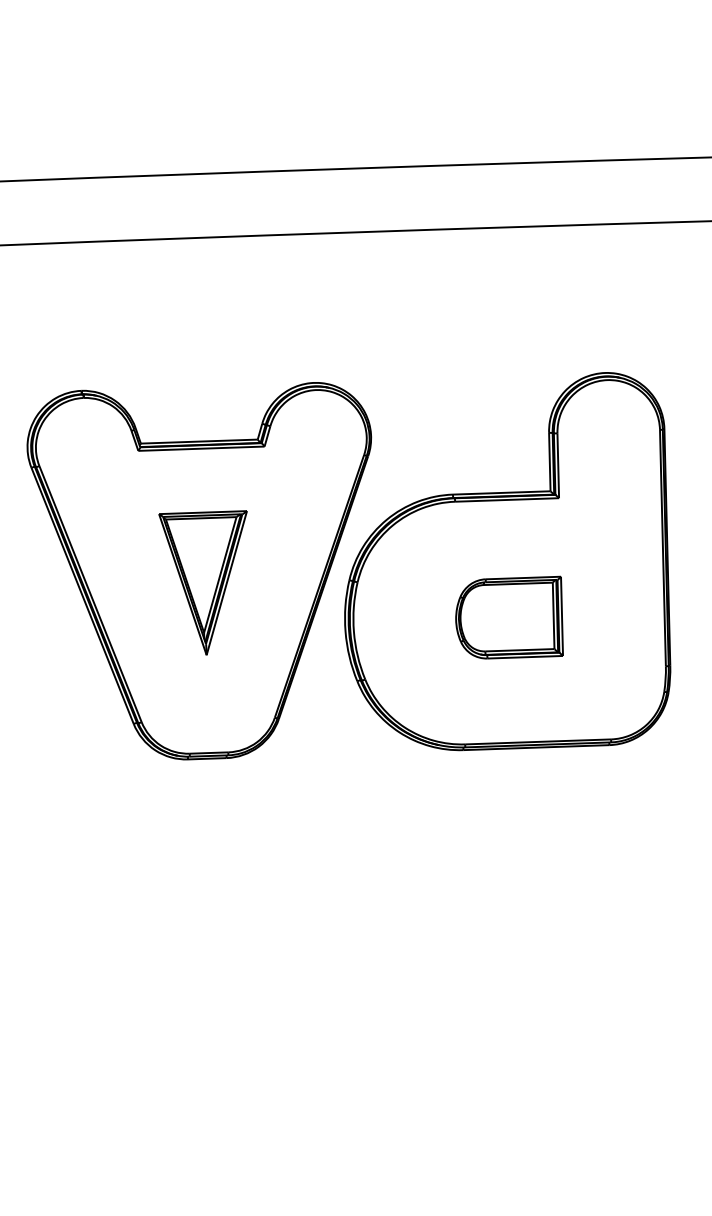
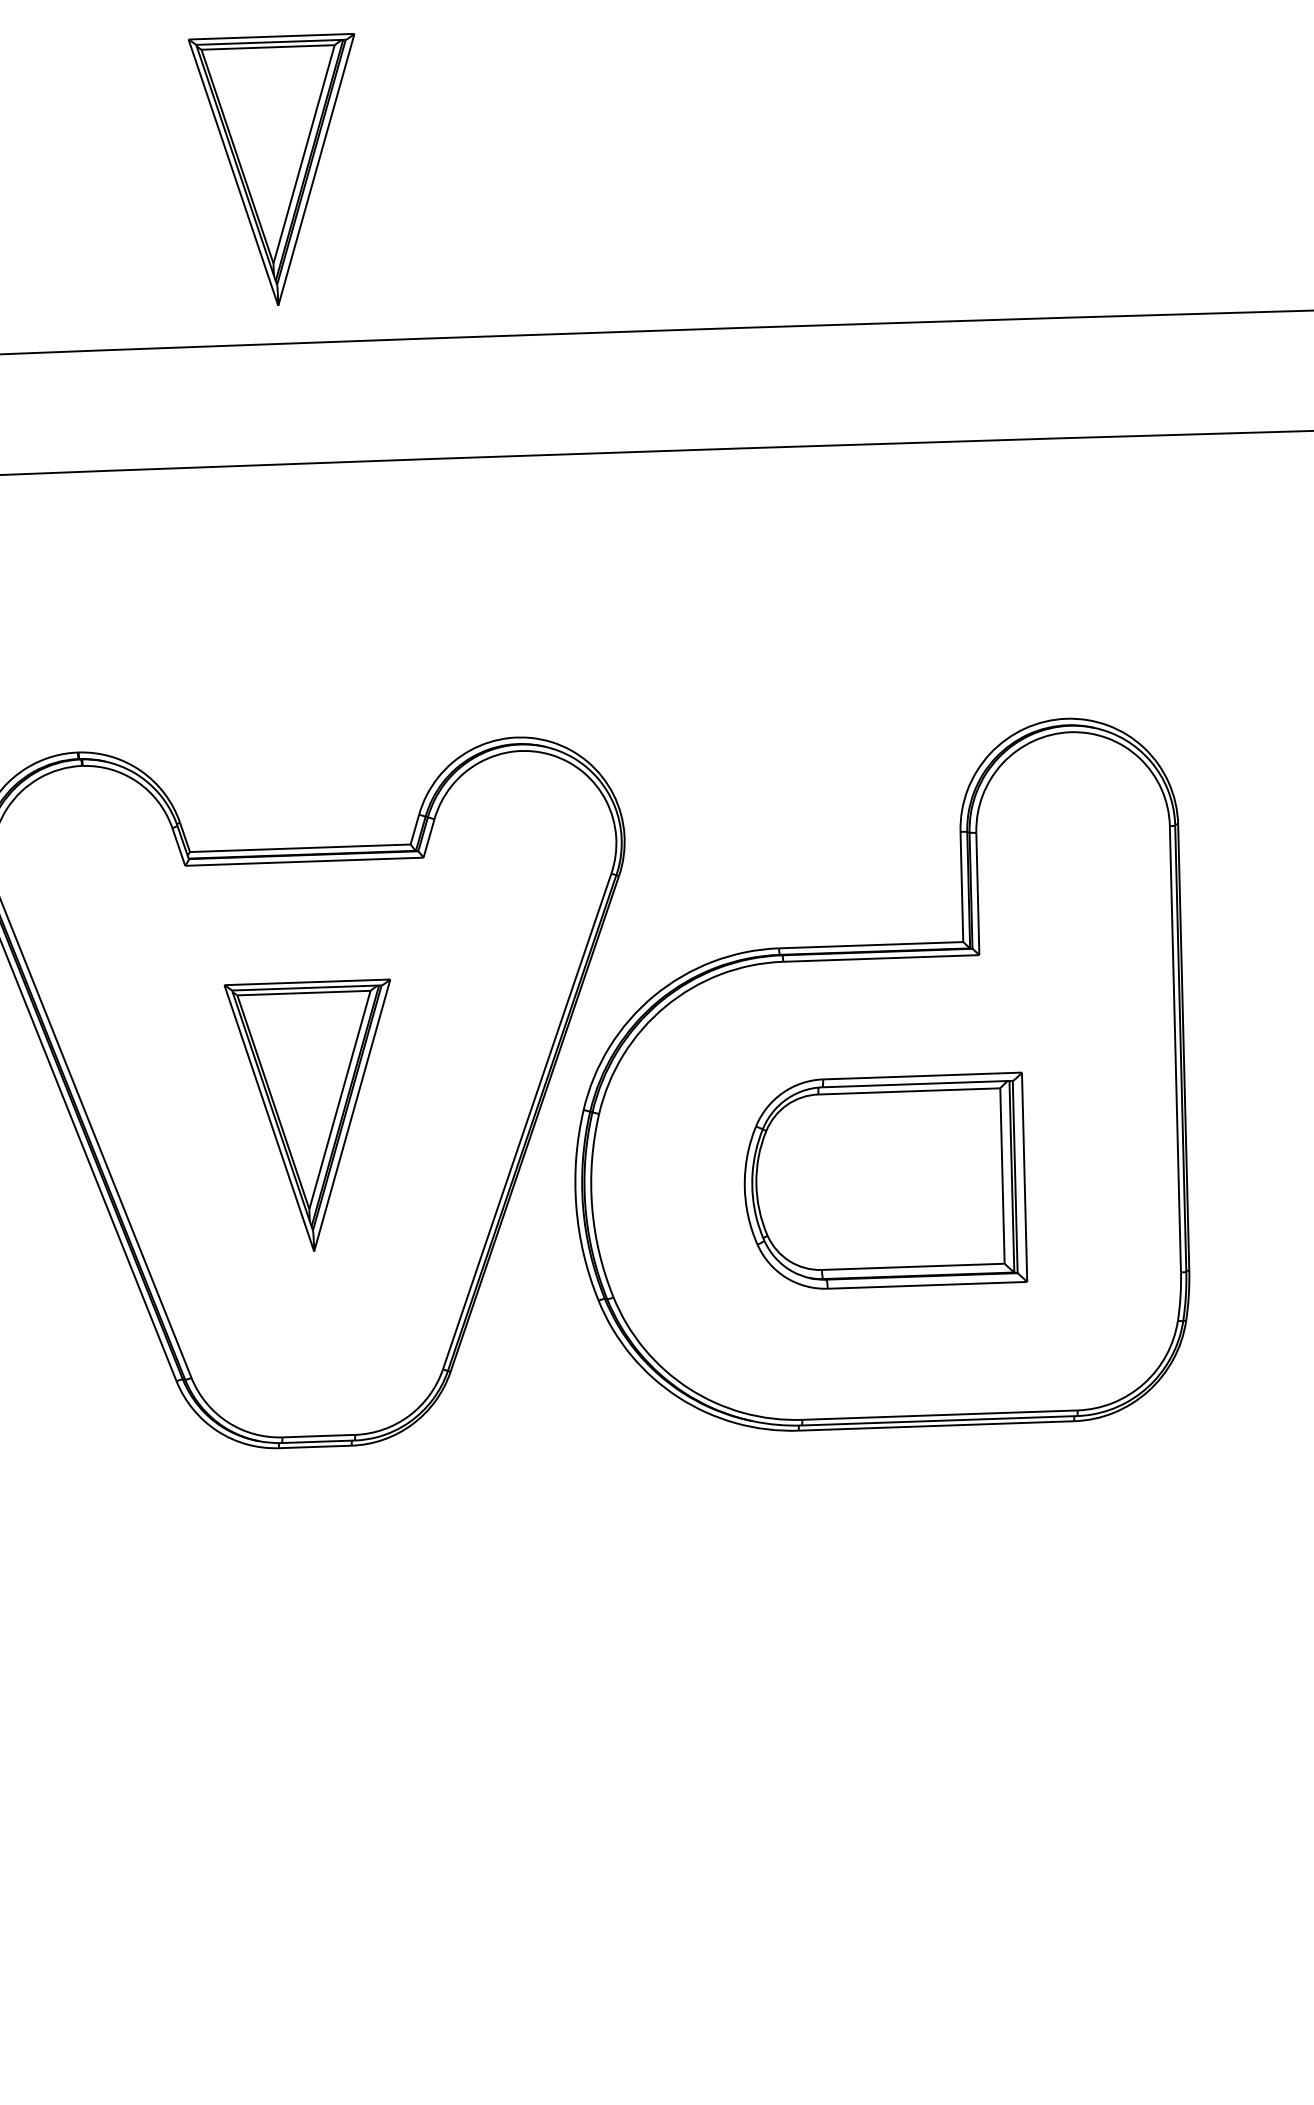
part: (183, 81) -> (270, 168), added
part: (509, 617) -> (885, 1180), size x1.4

